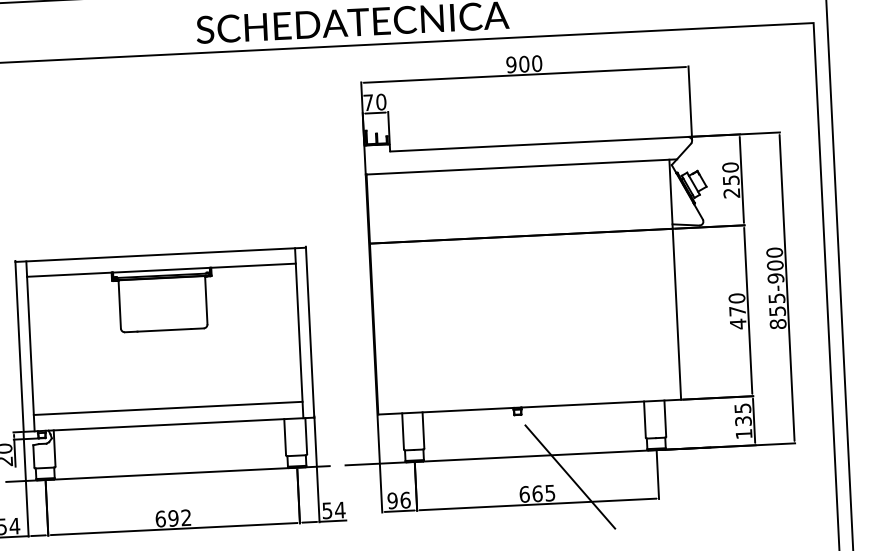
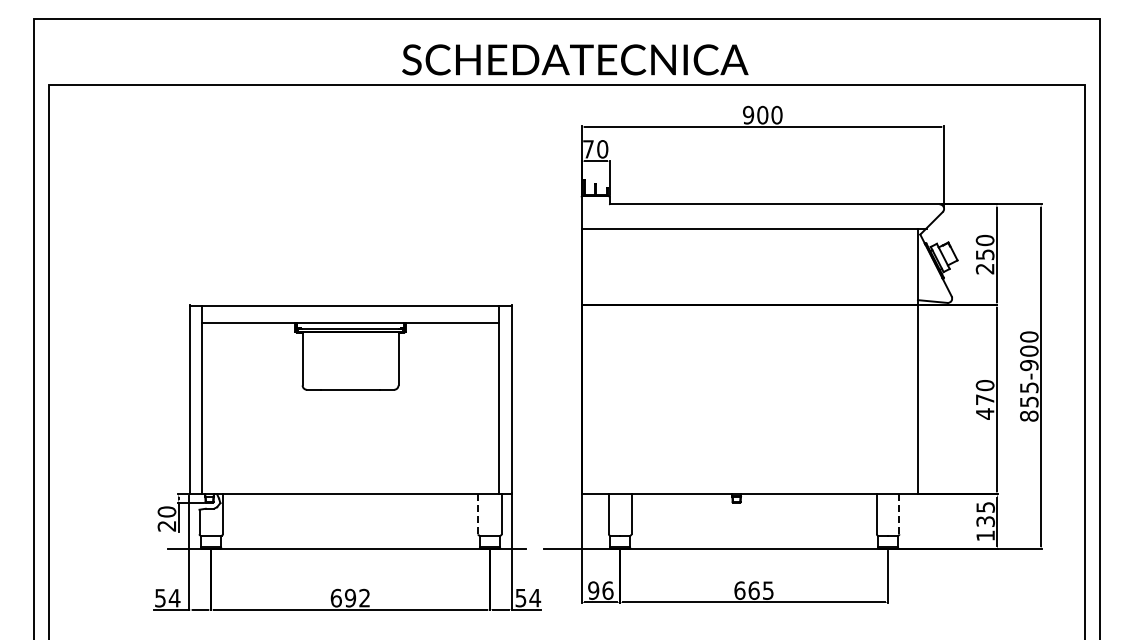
line: (168, 408) -> (350, 476), removed
line: (665, 418) -> (899, 514), solid -> dashed
line: (285, 437) -> (478, 514), solid -> dashed
line: (570, 476) -> (791, 573), removed

